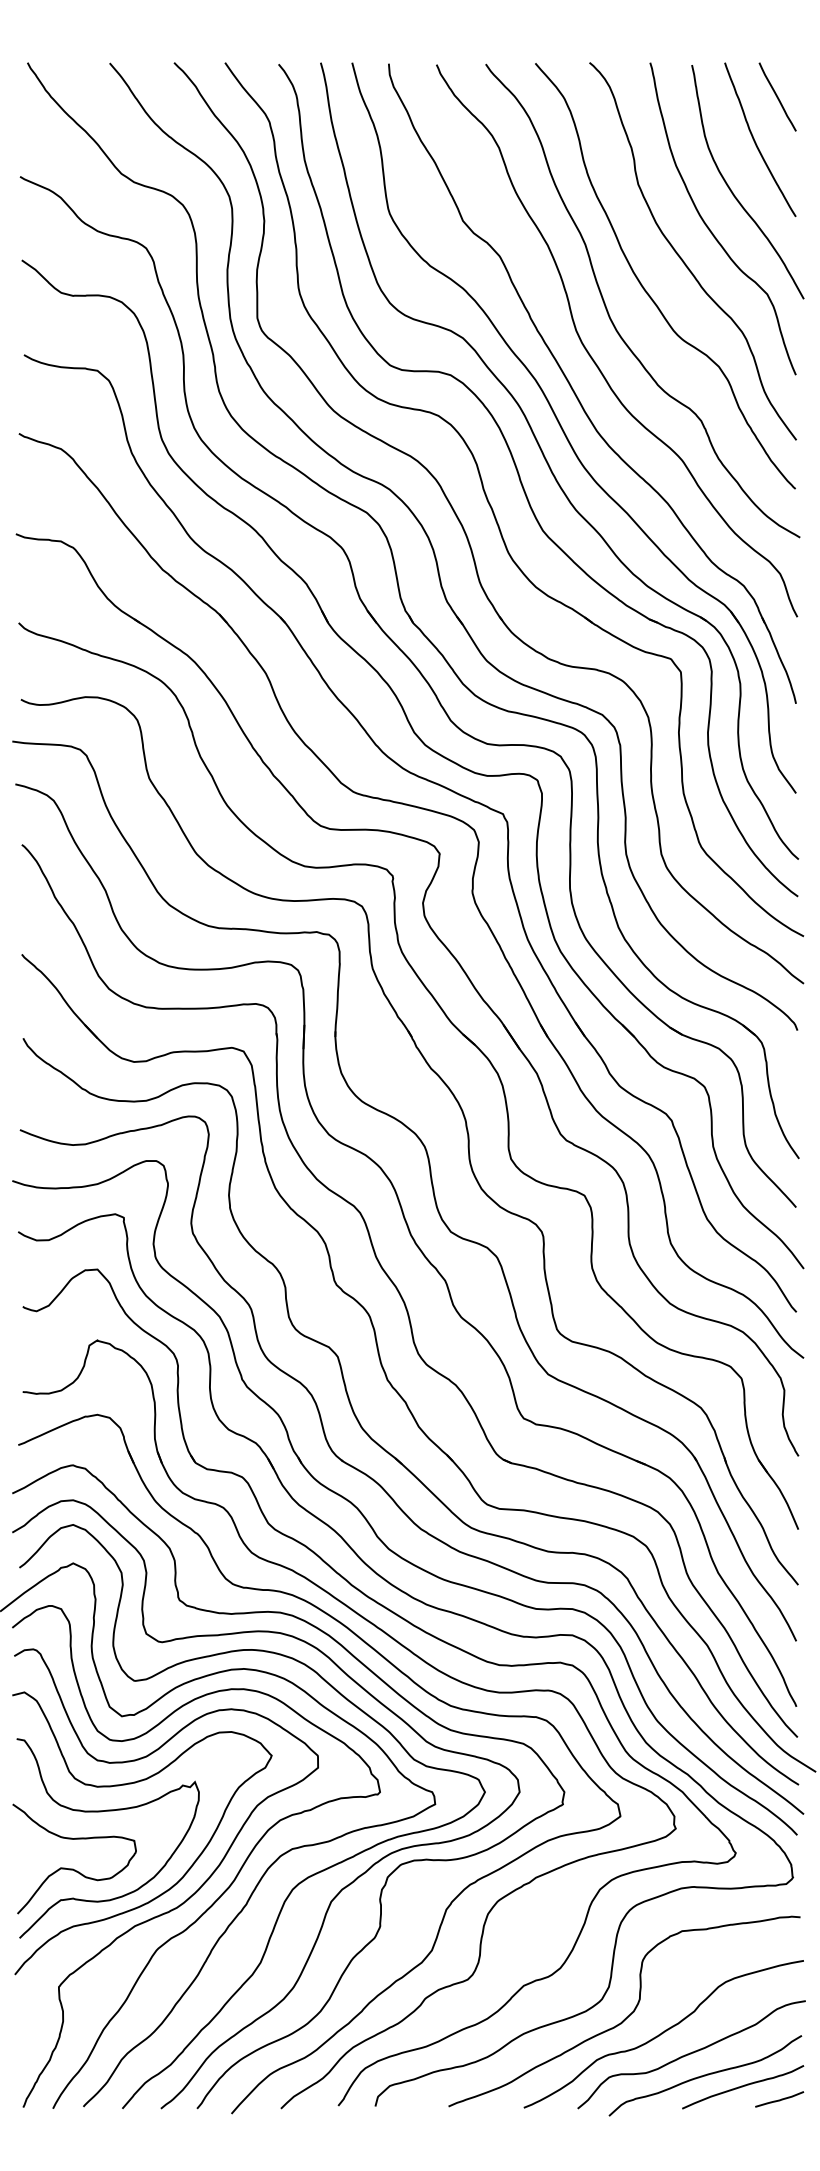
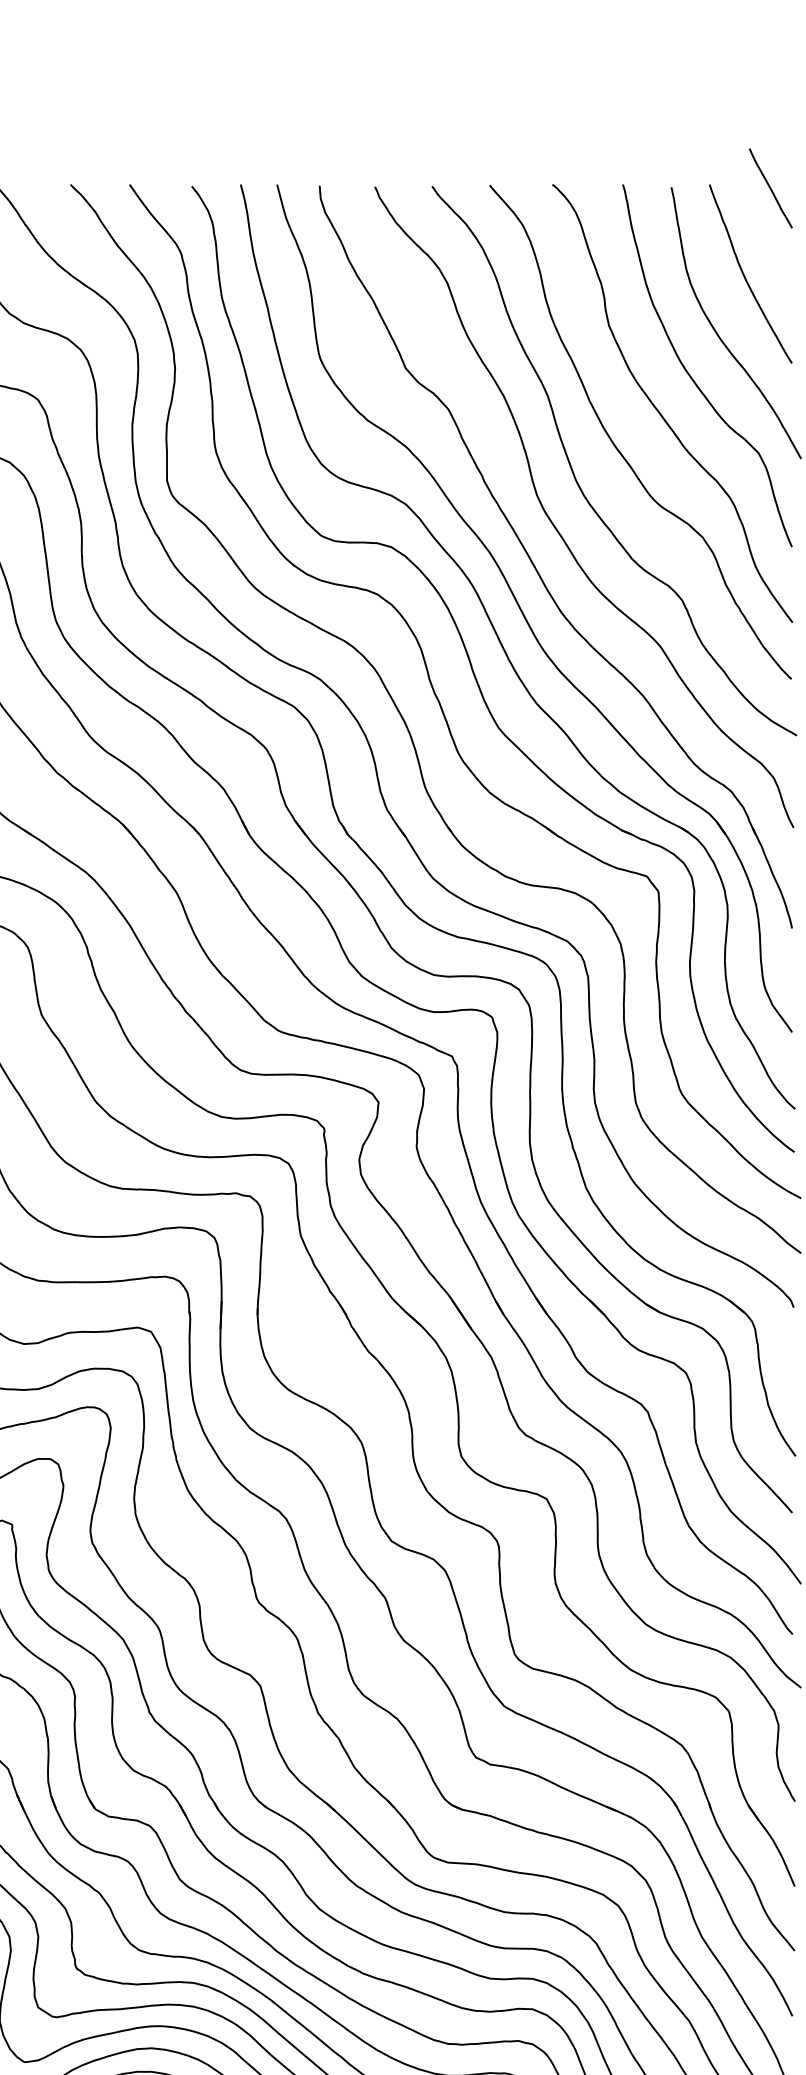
line: (777, 96) -> (770, 187), moved

